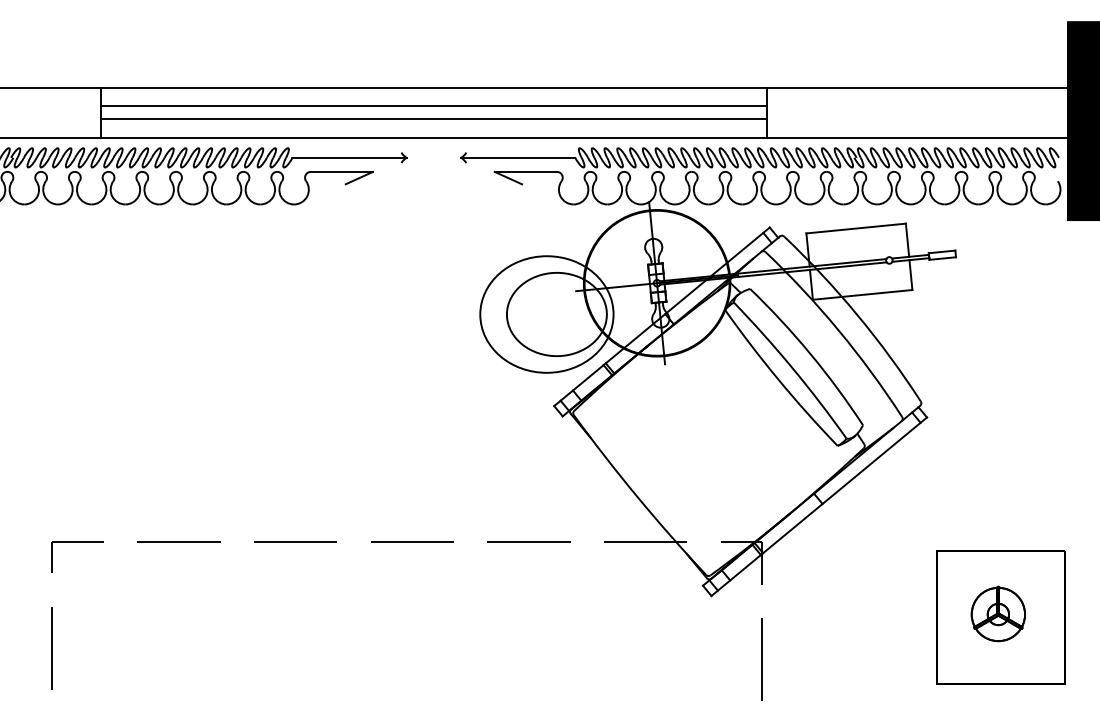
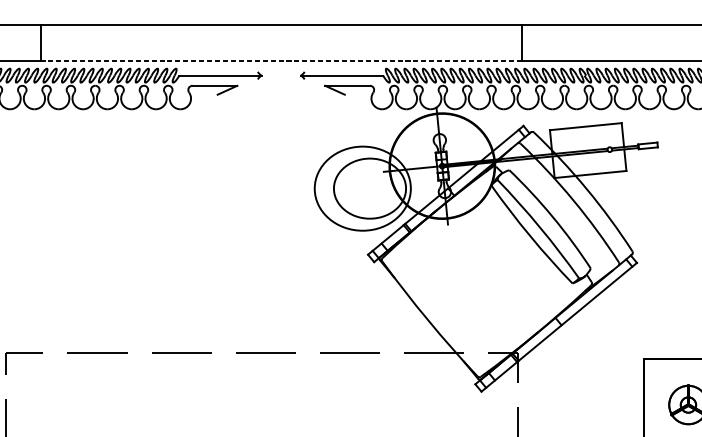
line: (433, 106) -> (280, 38), removed
line: (433, 119) -> (280, 47), removed
line: (433, 137) -> (280, 60), solid -> dashed

